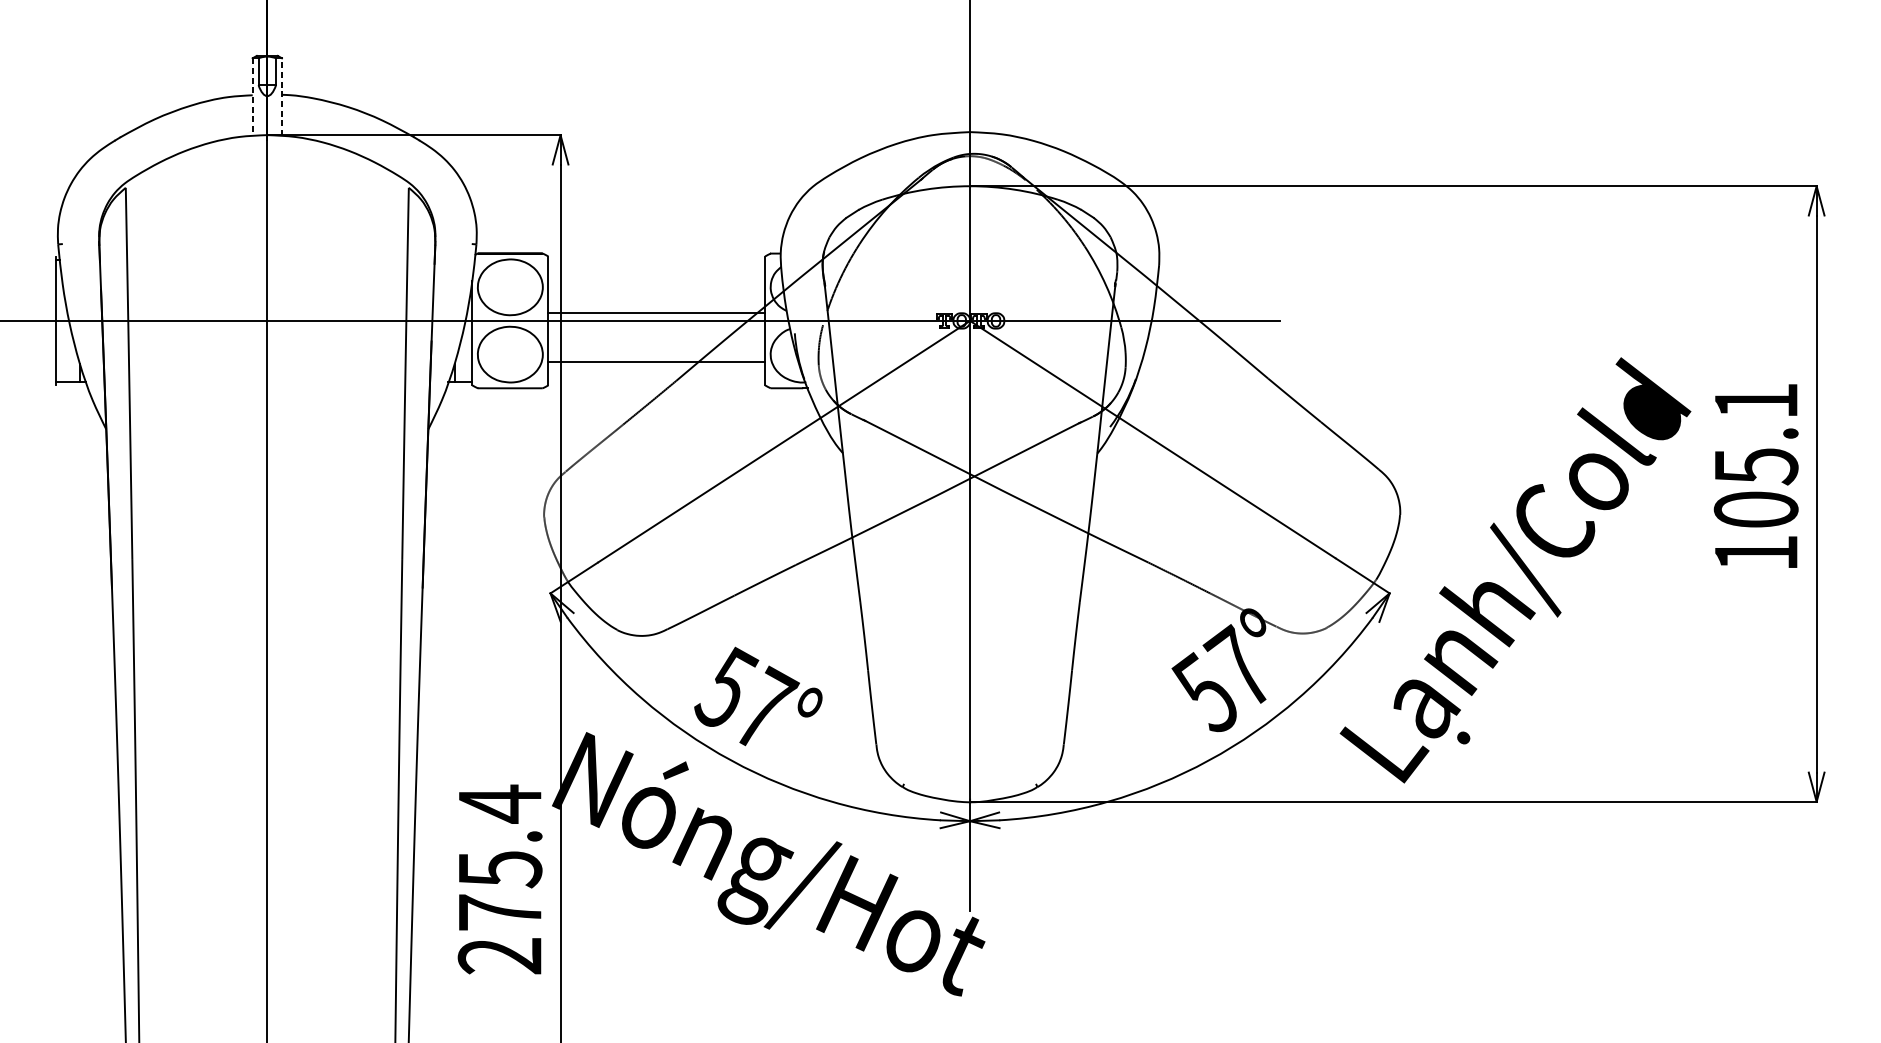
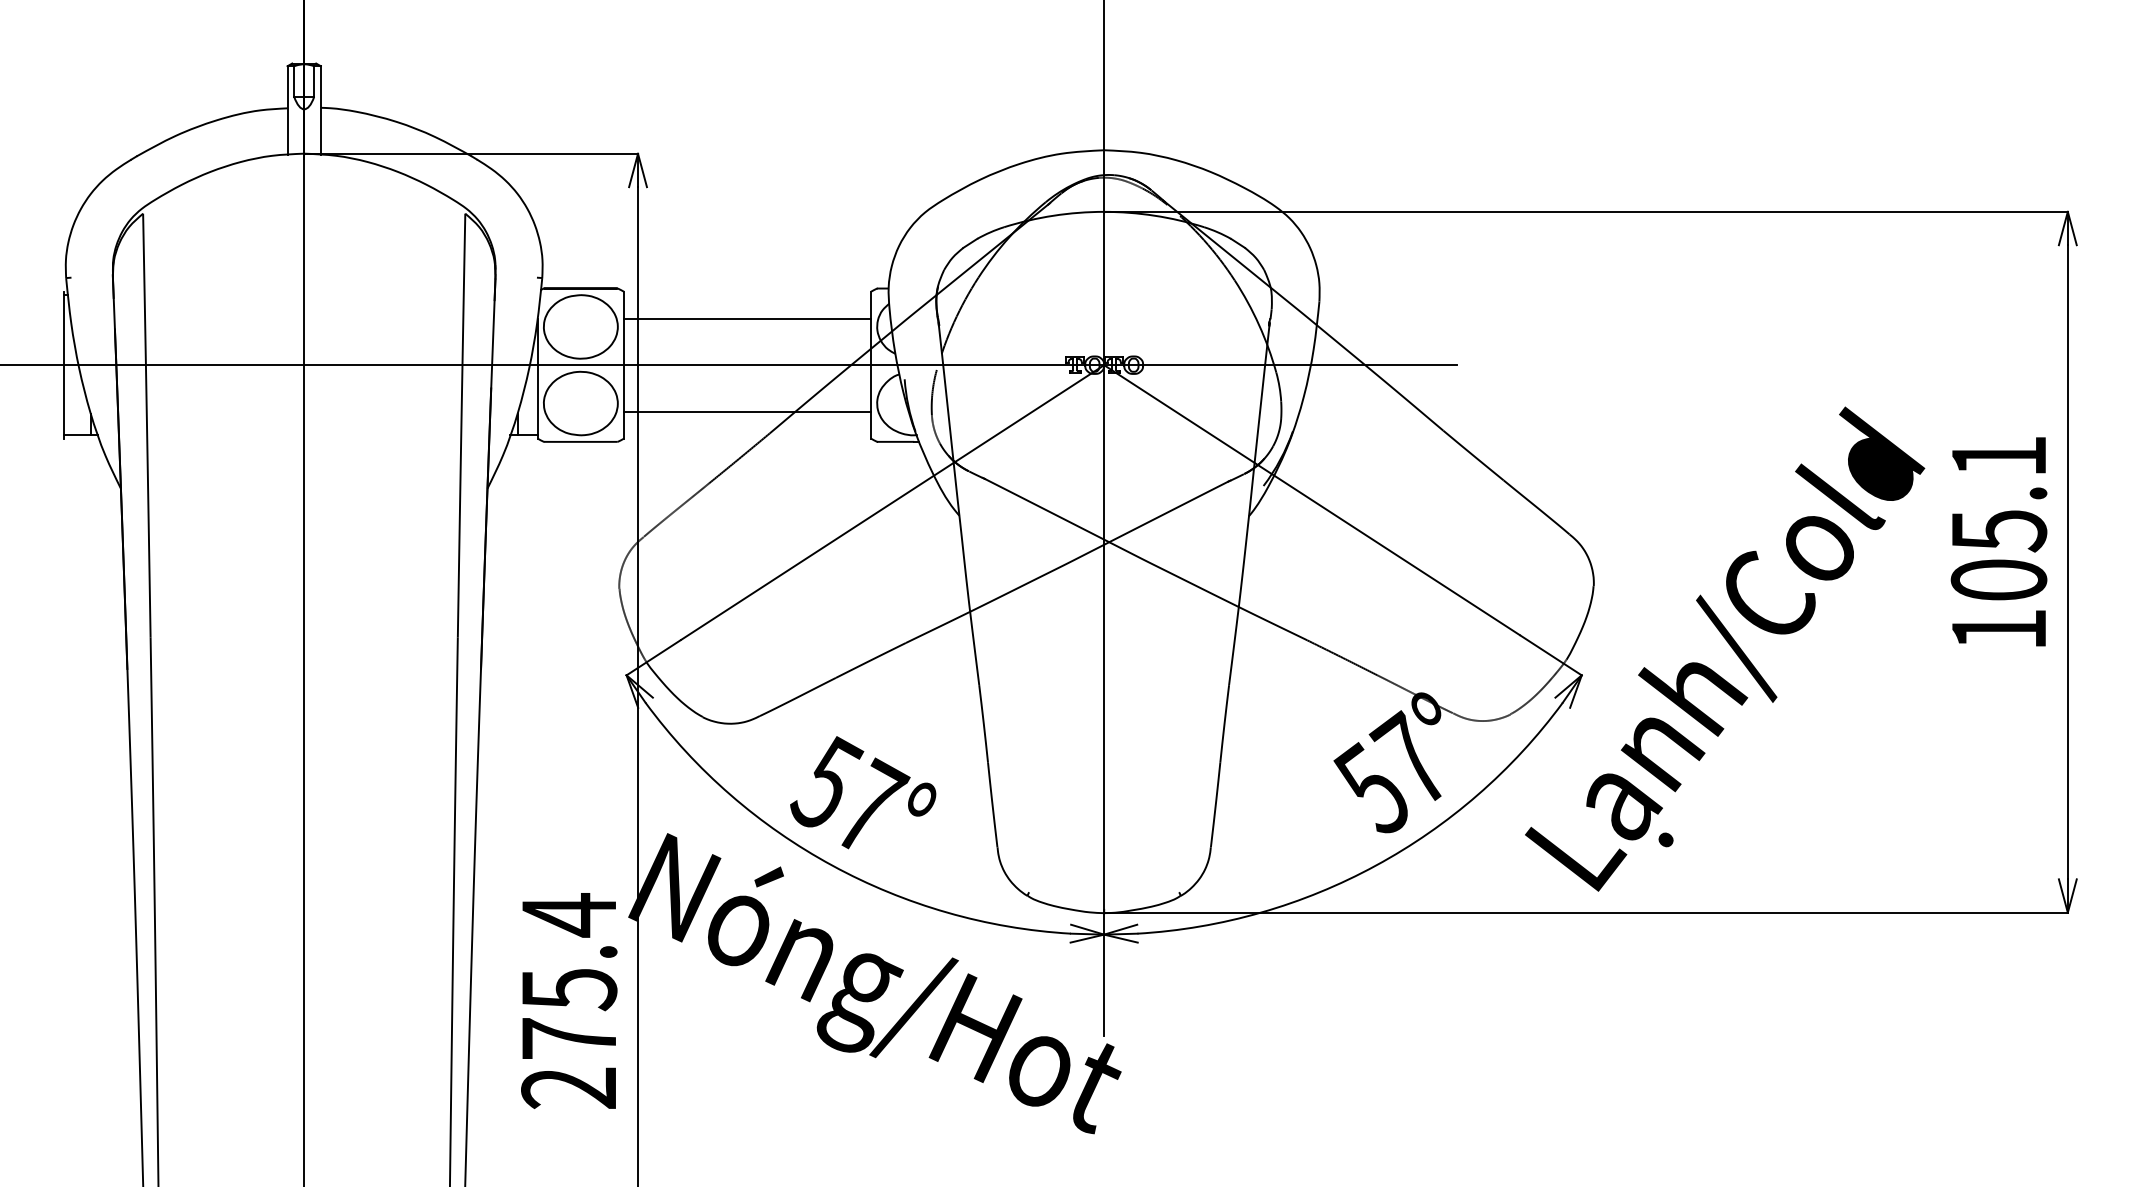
line: (281, 97) -> (320, 110), dashed -> solid
line: (252, 98) -> (287, 111), dashed -> solid
line: (656, 312) -> (747, 318), moved

